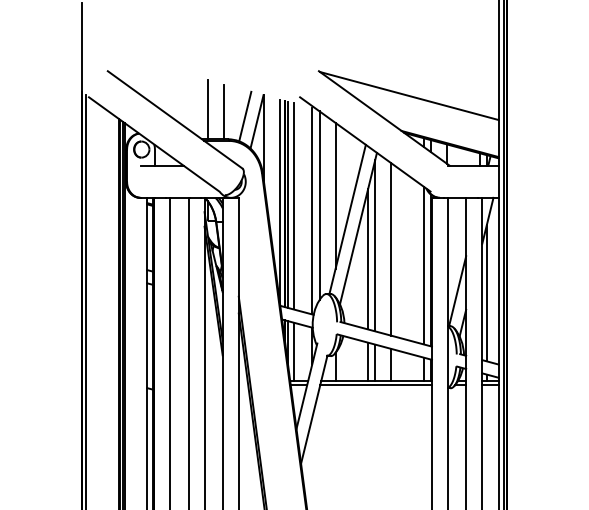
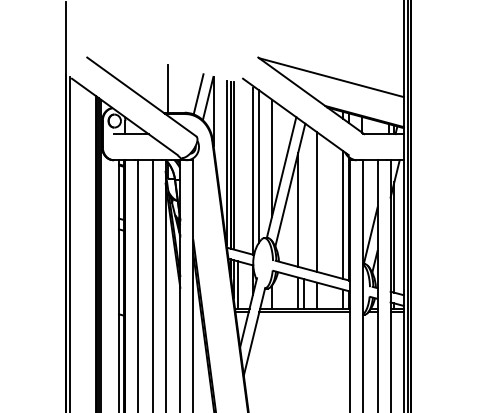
line: (224, 111) -> (181, 90), removed
line: (293, 205) -> (237, 166), removed
line: (375, 245) -> (304, 198), removed

